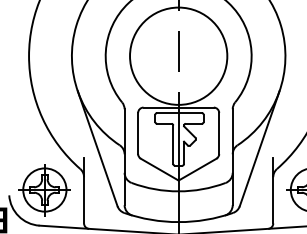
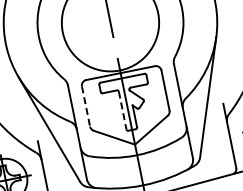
line: (138, 133) -> (86, 106), solid -> dashed
line: (173, 145) -> (123, 111), solid -> dashed

